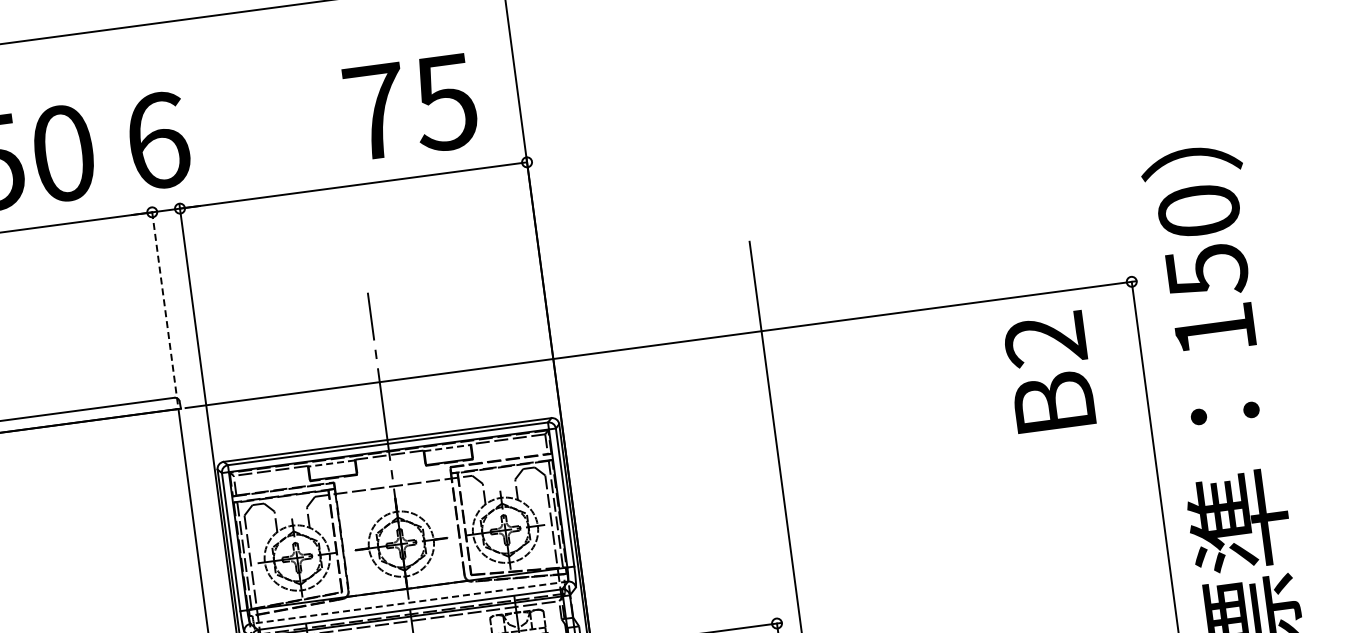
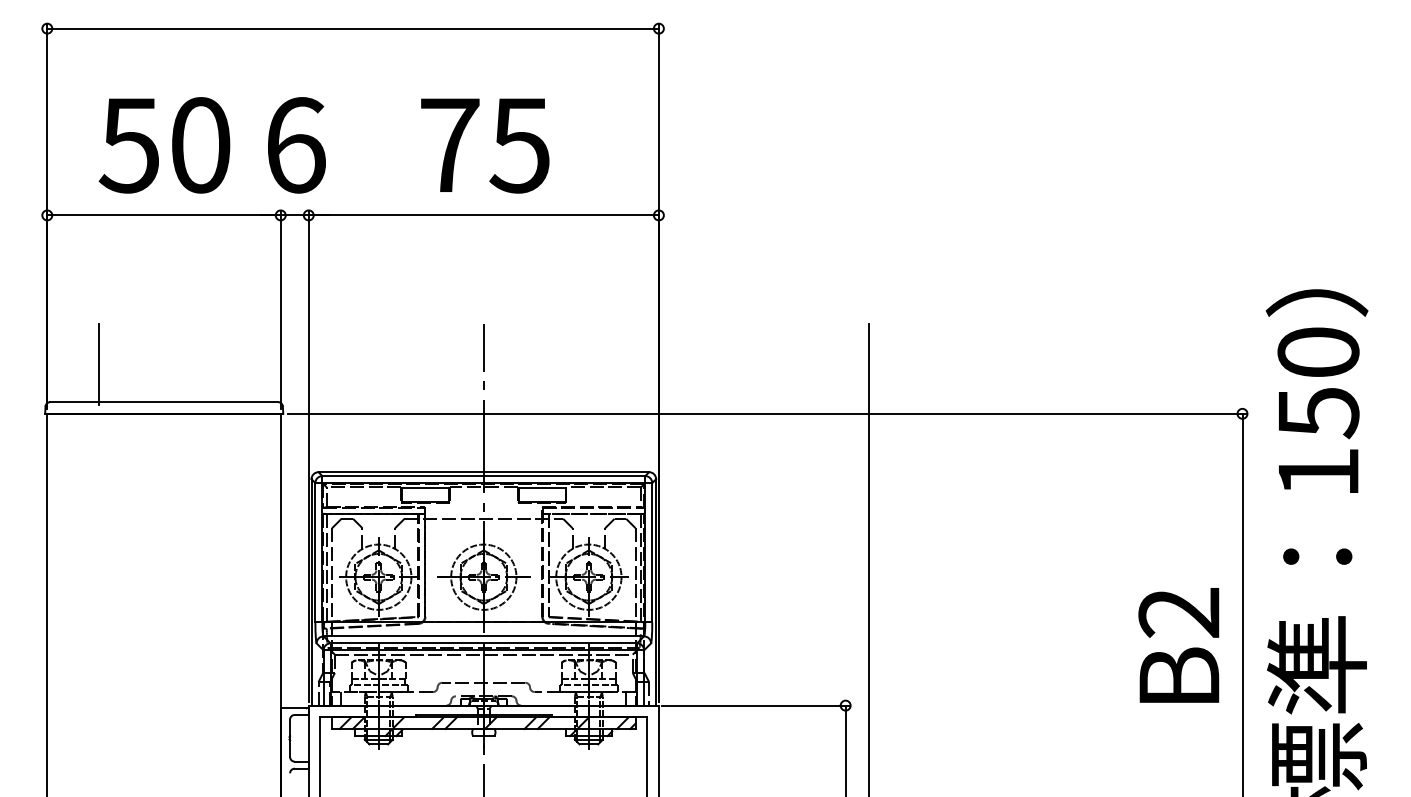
text: (411, 107) -> (485, 145), moved
line: (164, 305) -> (280, 309), dashed -> solid
text: (1049, 372) -> (1178, 645), moved
line: (447, 448) -> (542, 488), dashed -> solid
line: (330, 464) -> (424, 488), dashed -> solid
line: (408, 602) -> (483, 636), dashed -> solid

